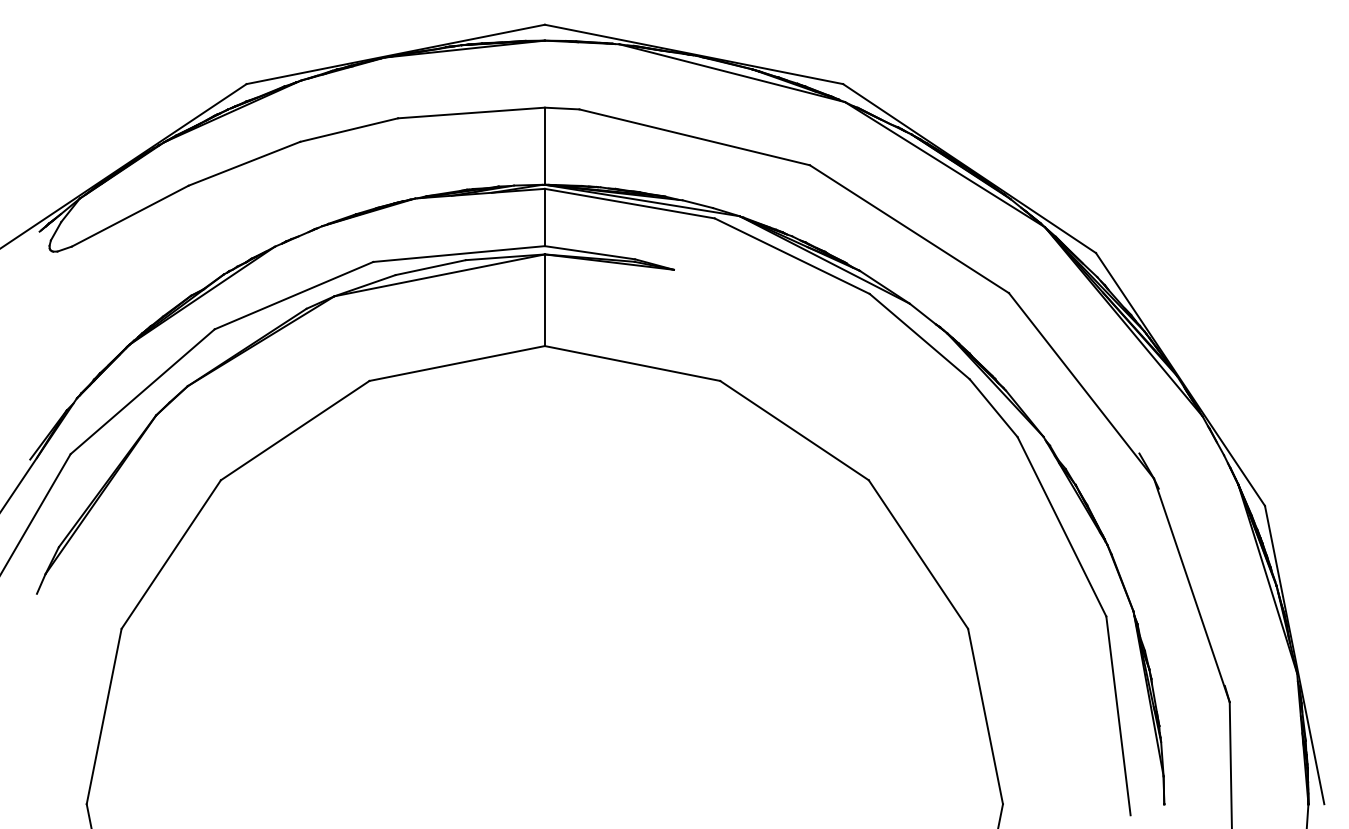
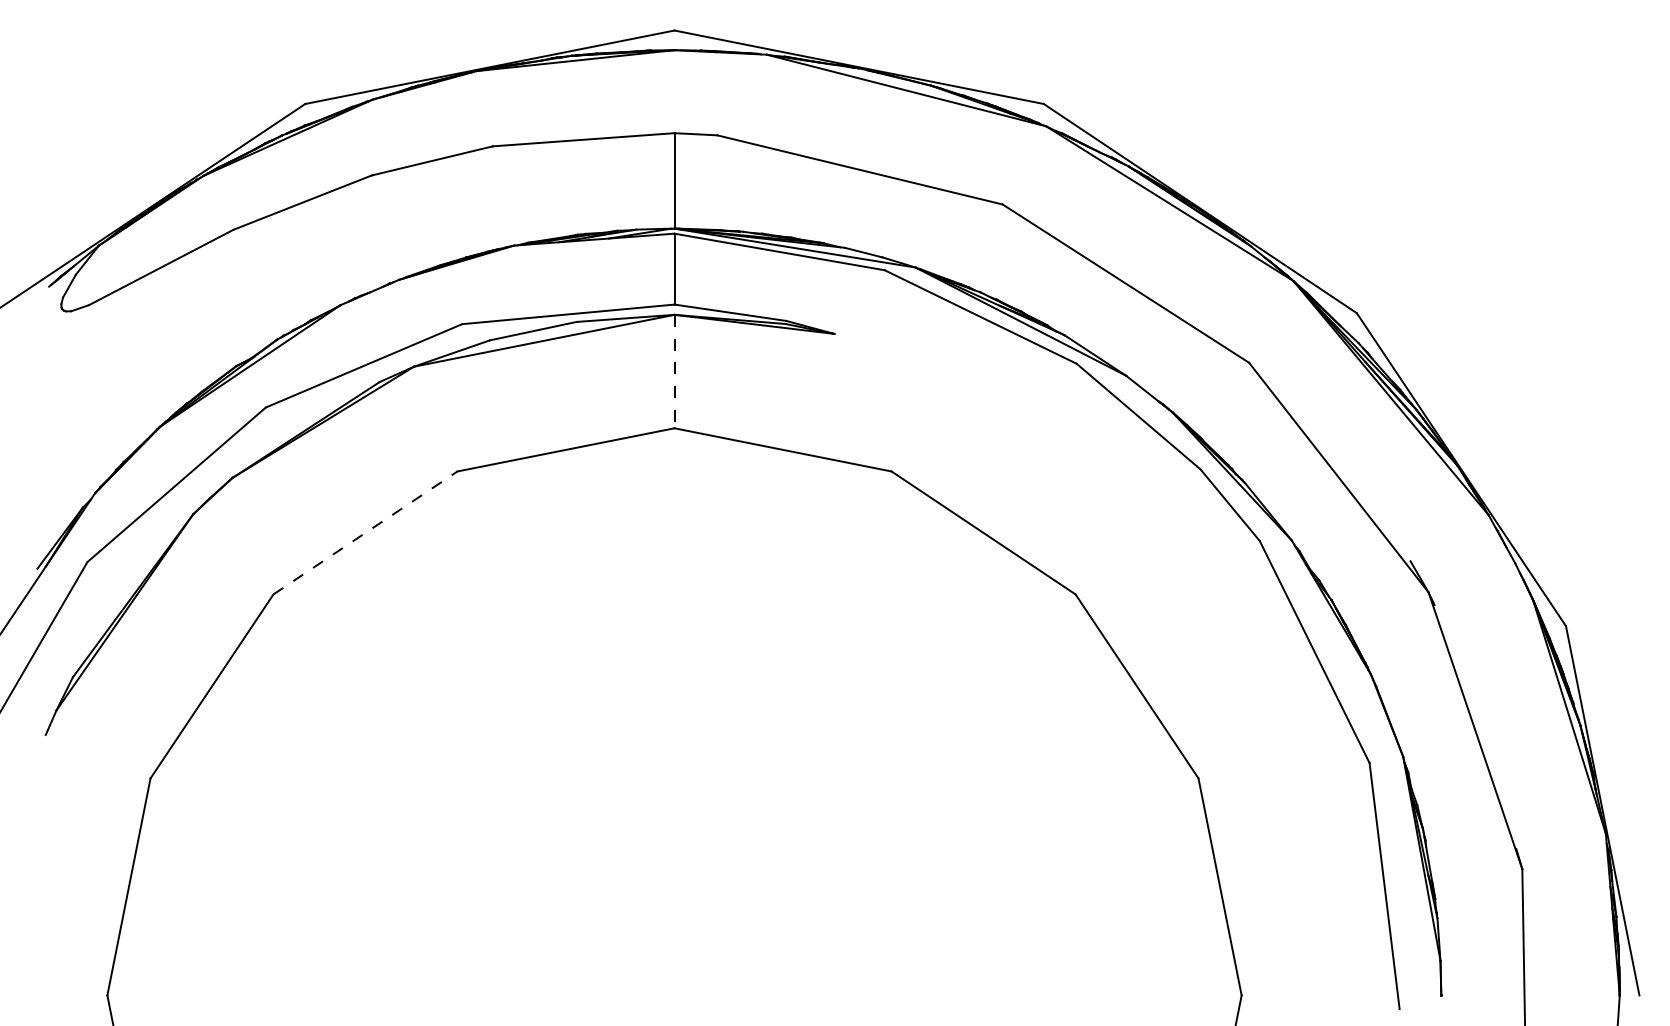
line: (544, 300) -> (674, 371), solid -> dashed
line: (295, 430) -> (365, 532), solid -> dashed

